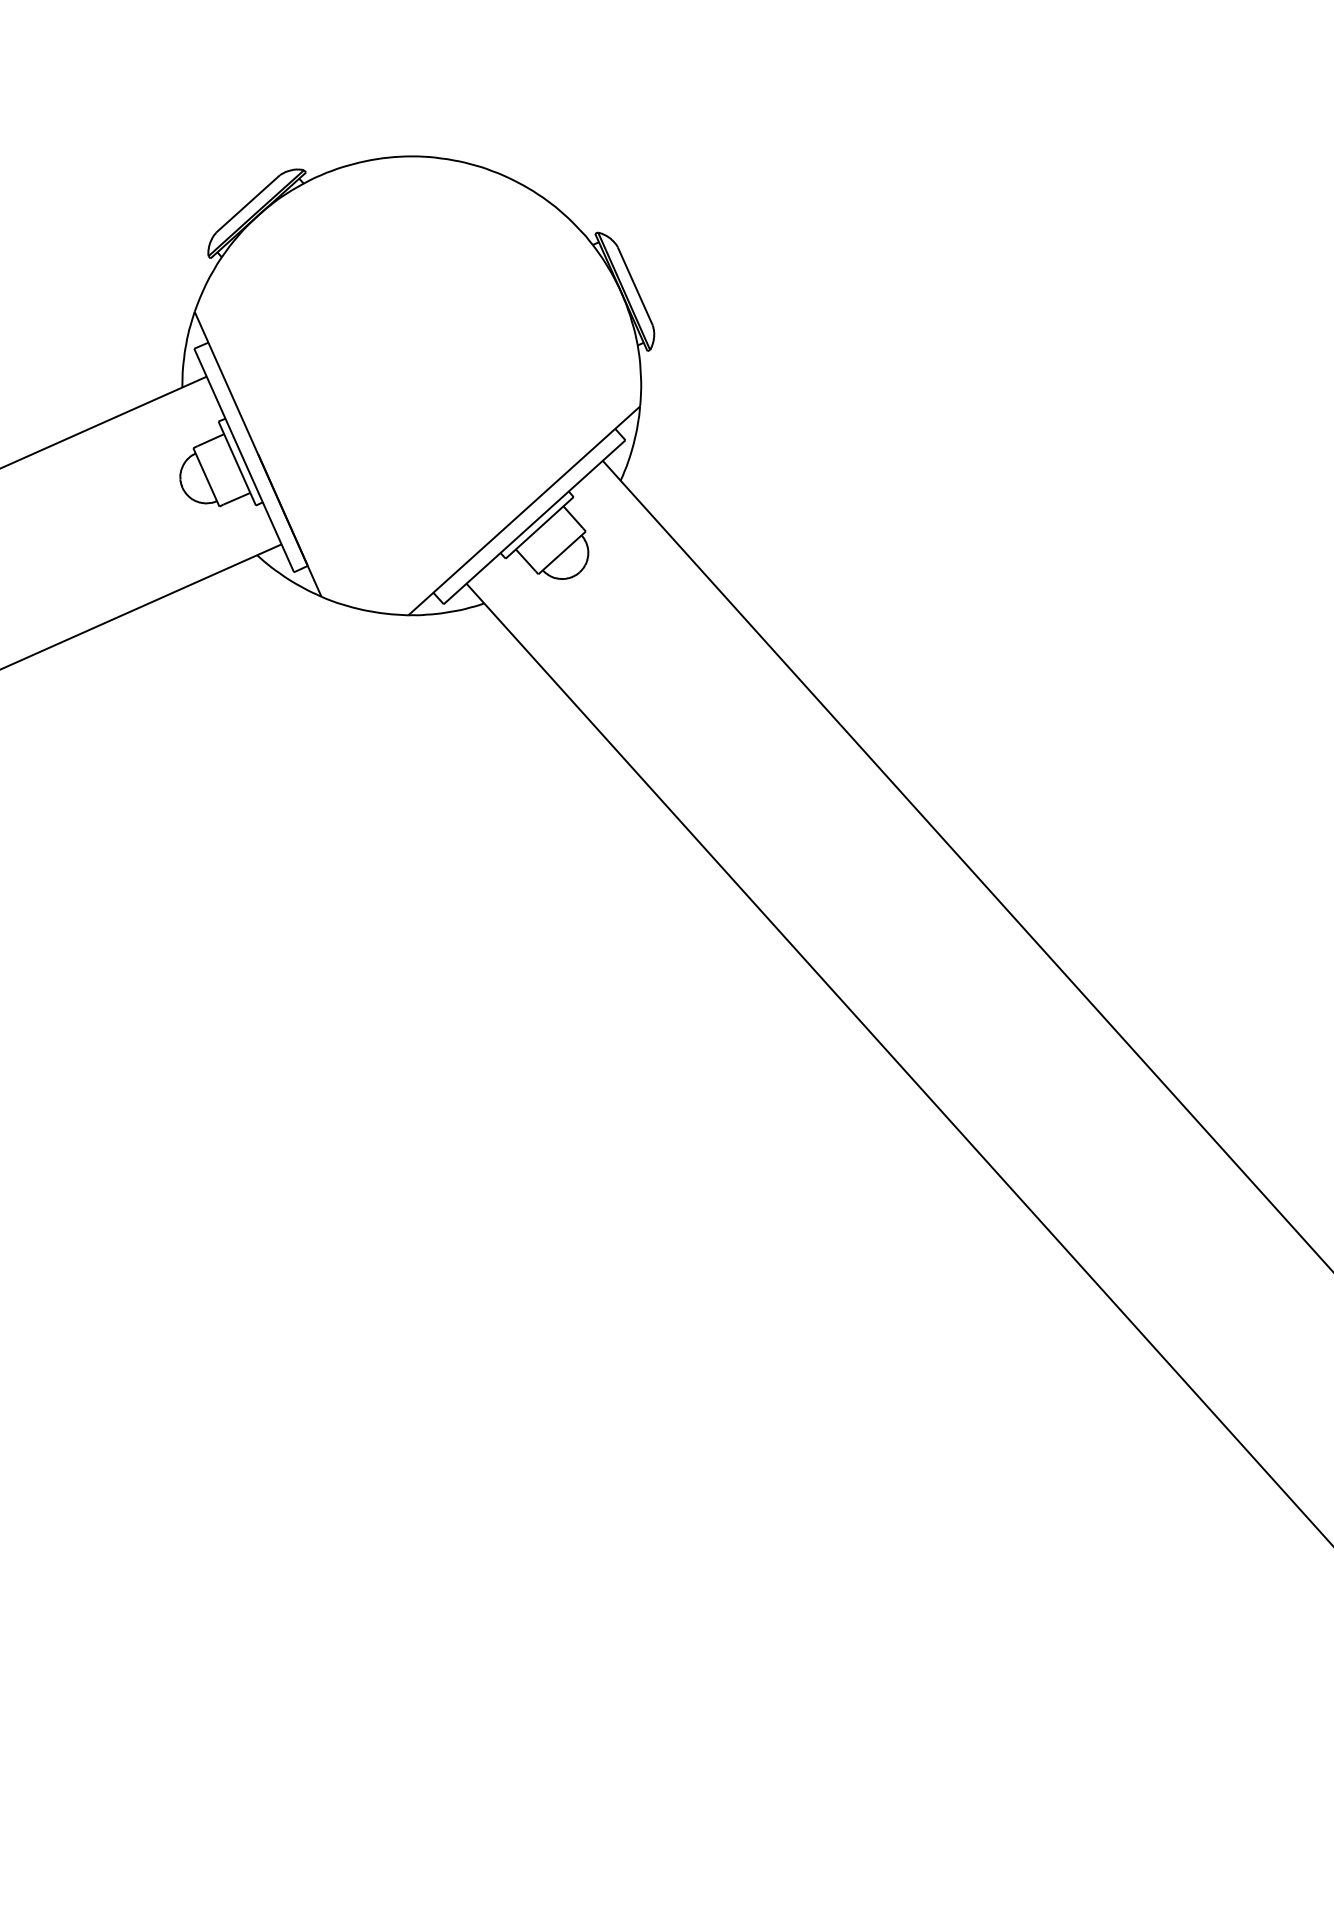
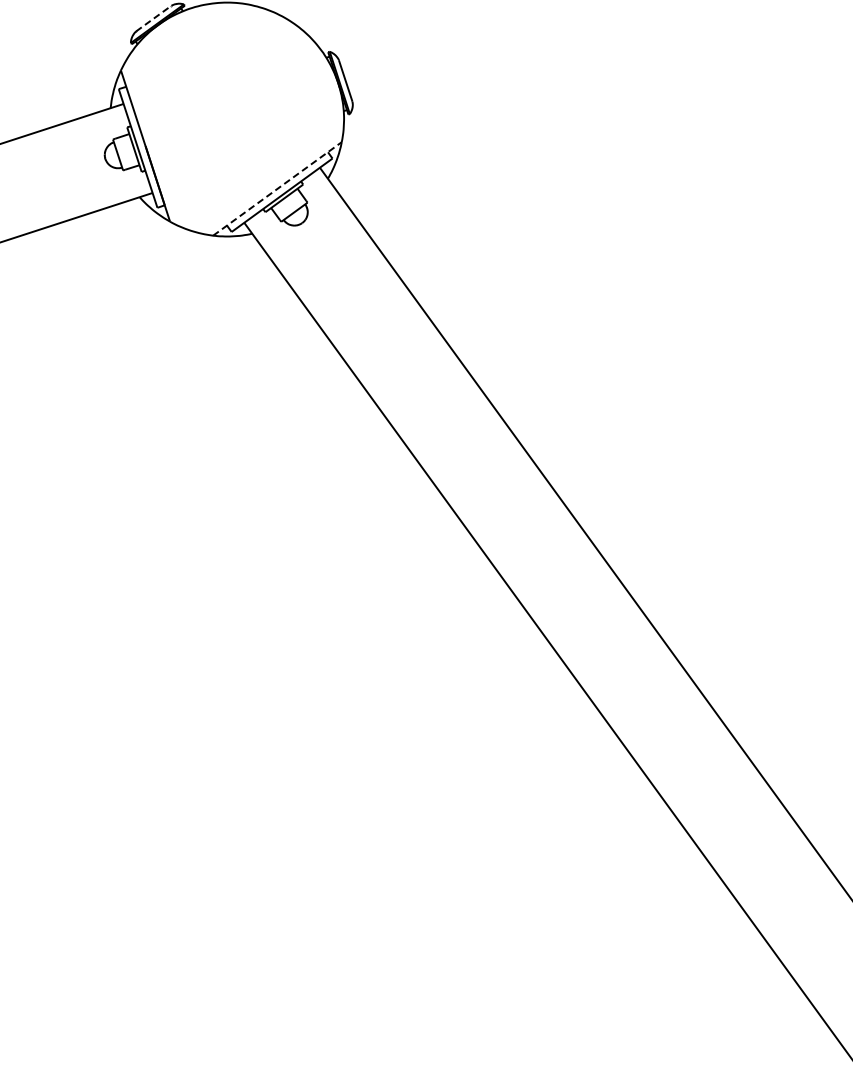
line: (247, 203) -> (153, 18), solid -> dashed
line: (524, 510) -> (277, 188), solid -> dashed

